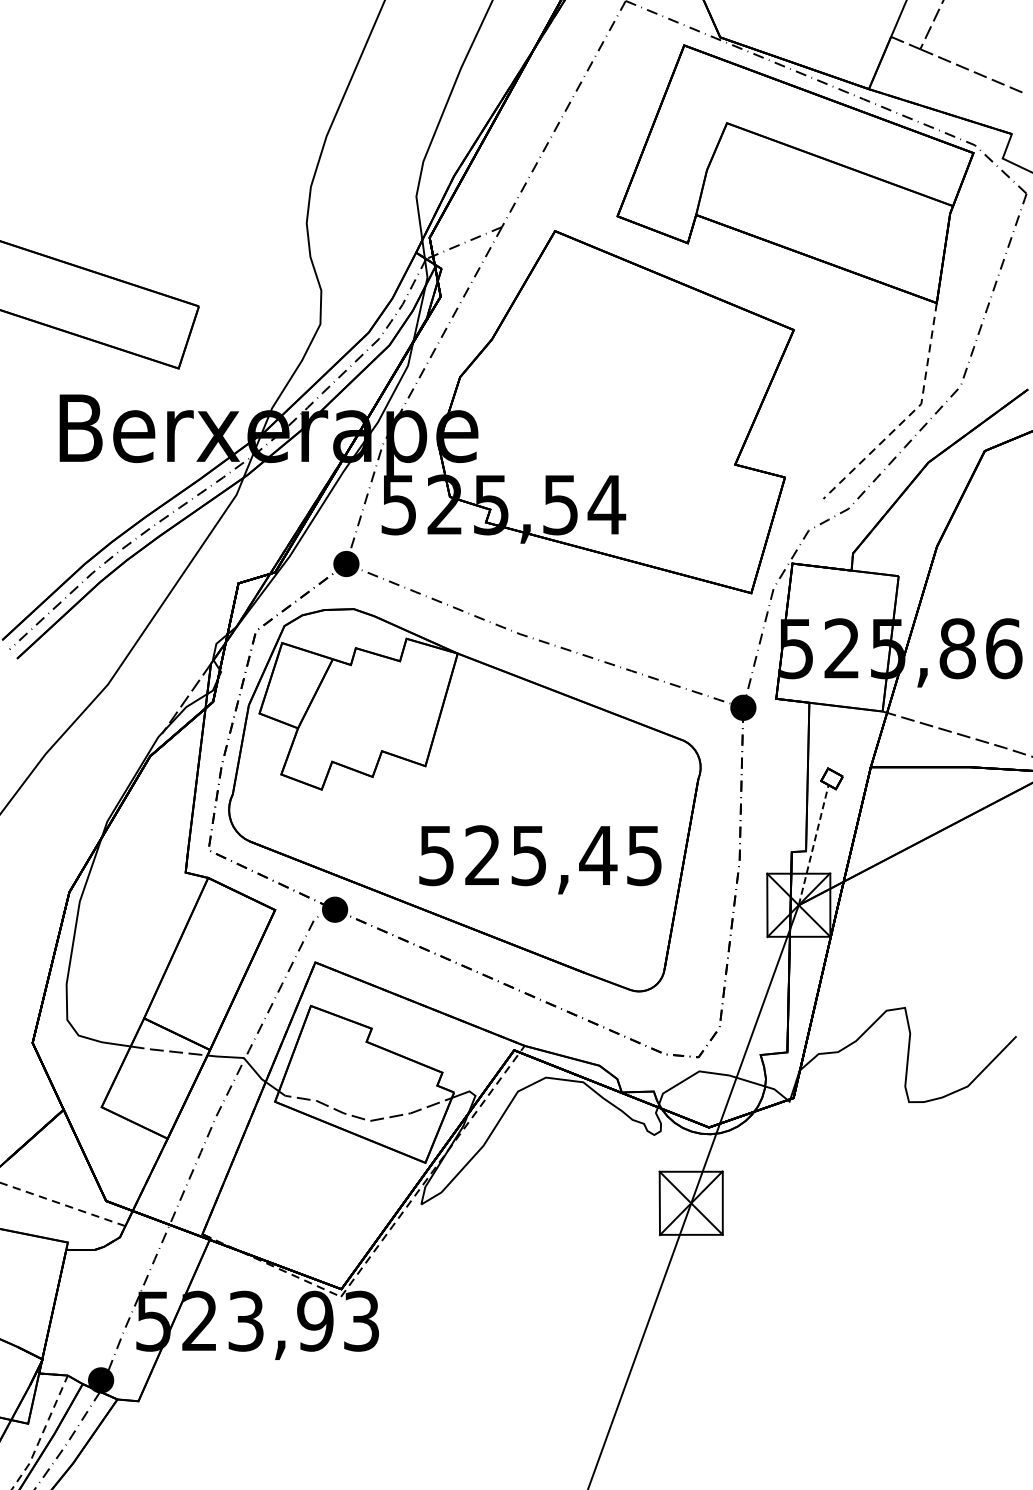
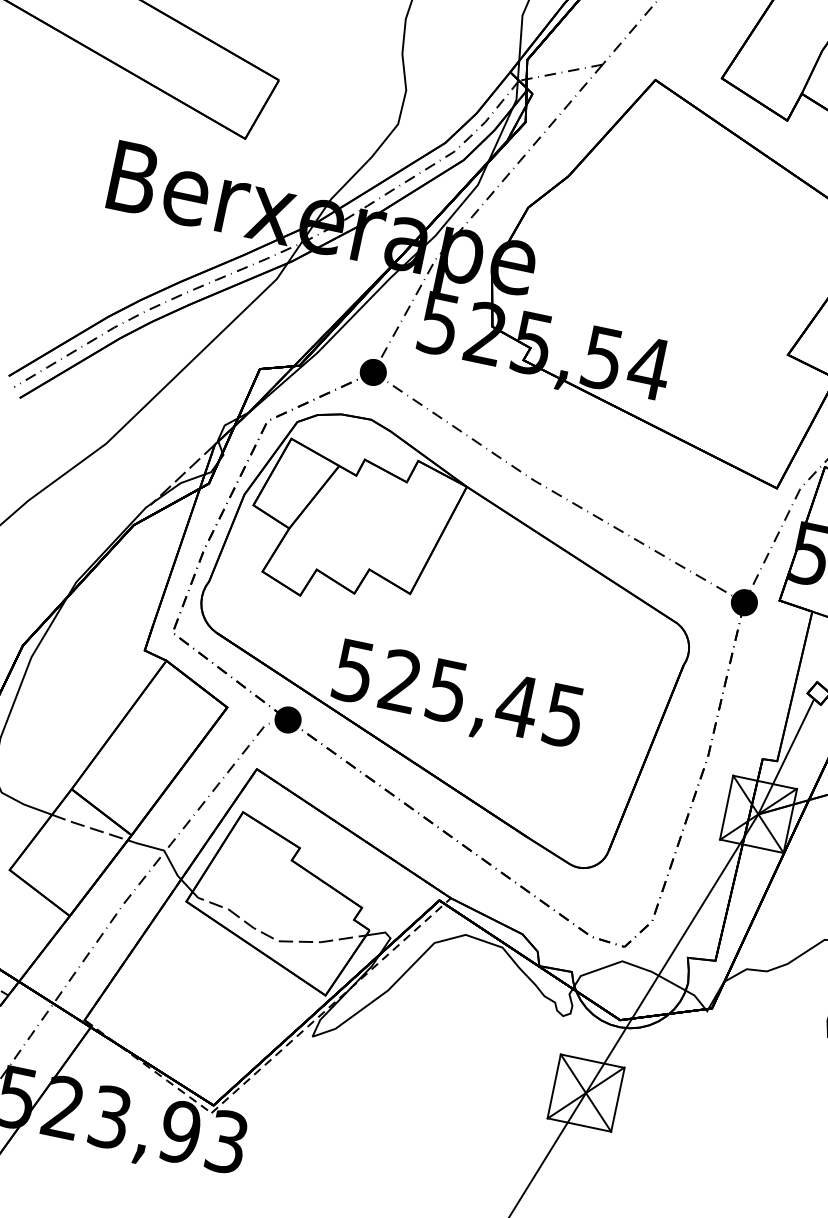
line: (813, 845) -> (786, 757), dashed -> solid
text: (540, 859) -> (458, 697), moved

